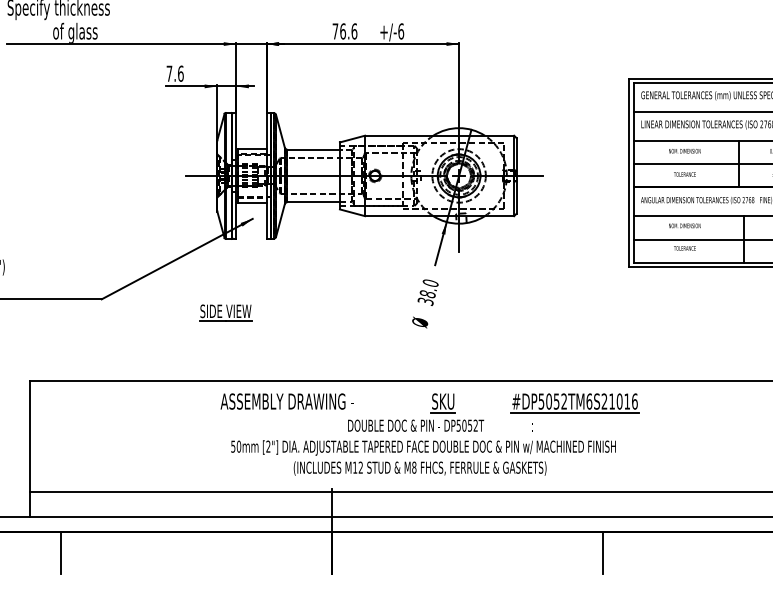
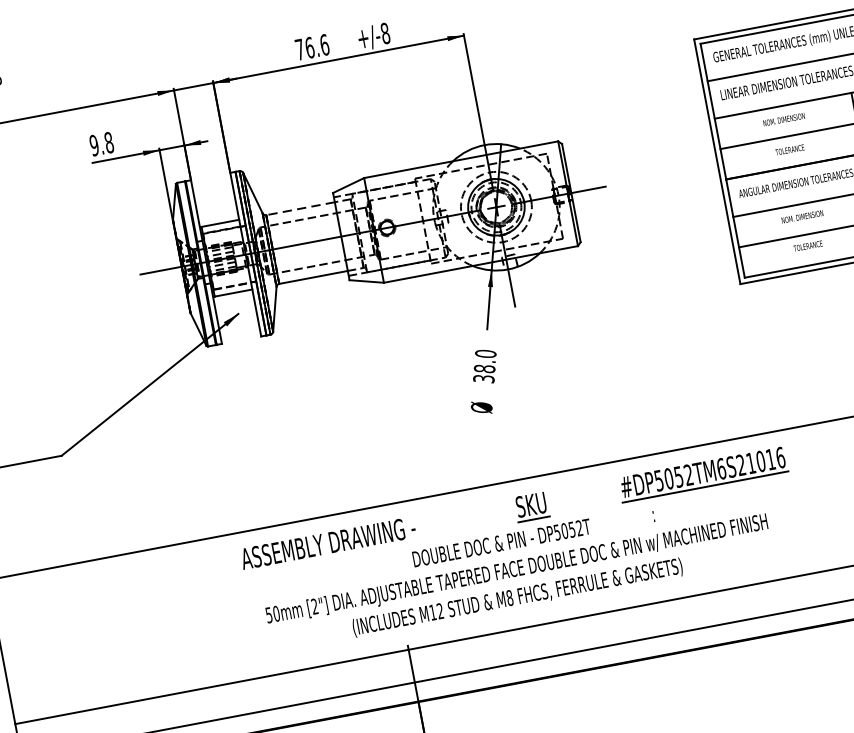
text: (401, 31) -> (385, 33), +/-6 -> +/-8
text: (174, 73) -> (100, 143), 7.6 -> 9.8
line: (313, 149) -> (300, 208), solid -> dashed
part: (225, 312) -> (225, 442), removed
line: (603, 552) -> (776, 661), removed

